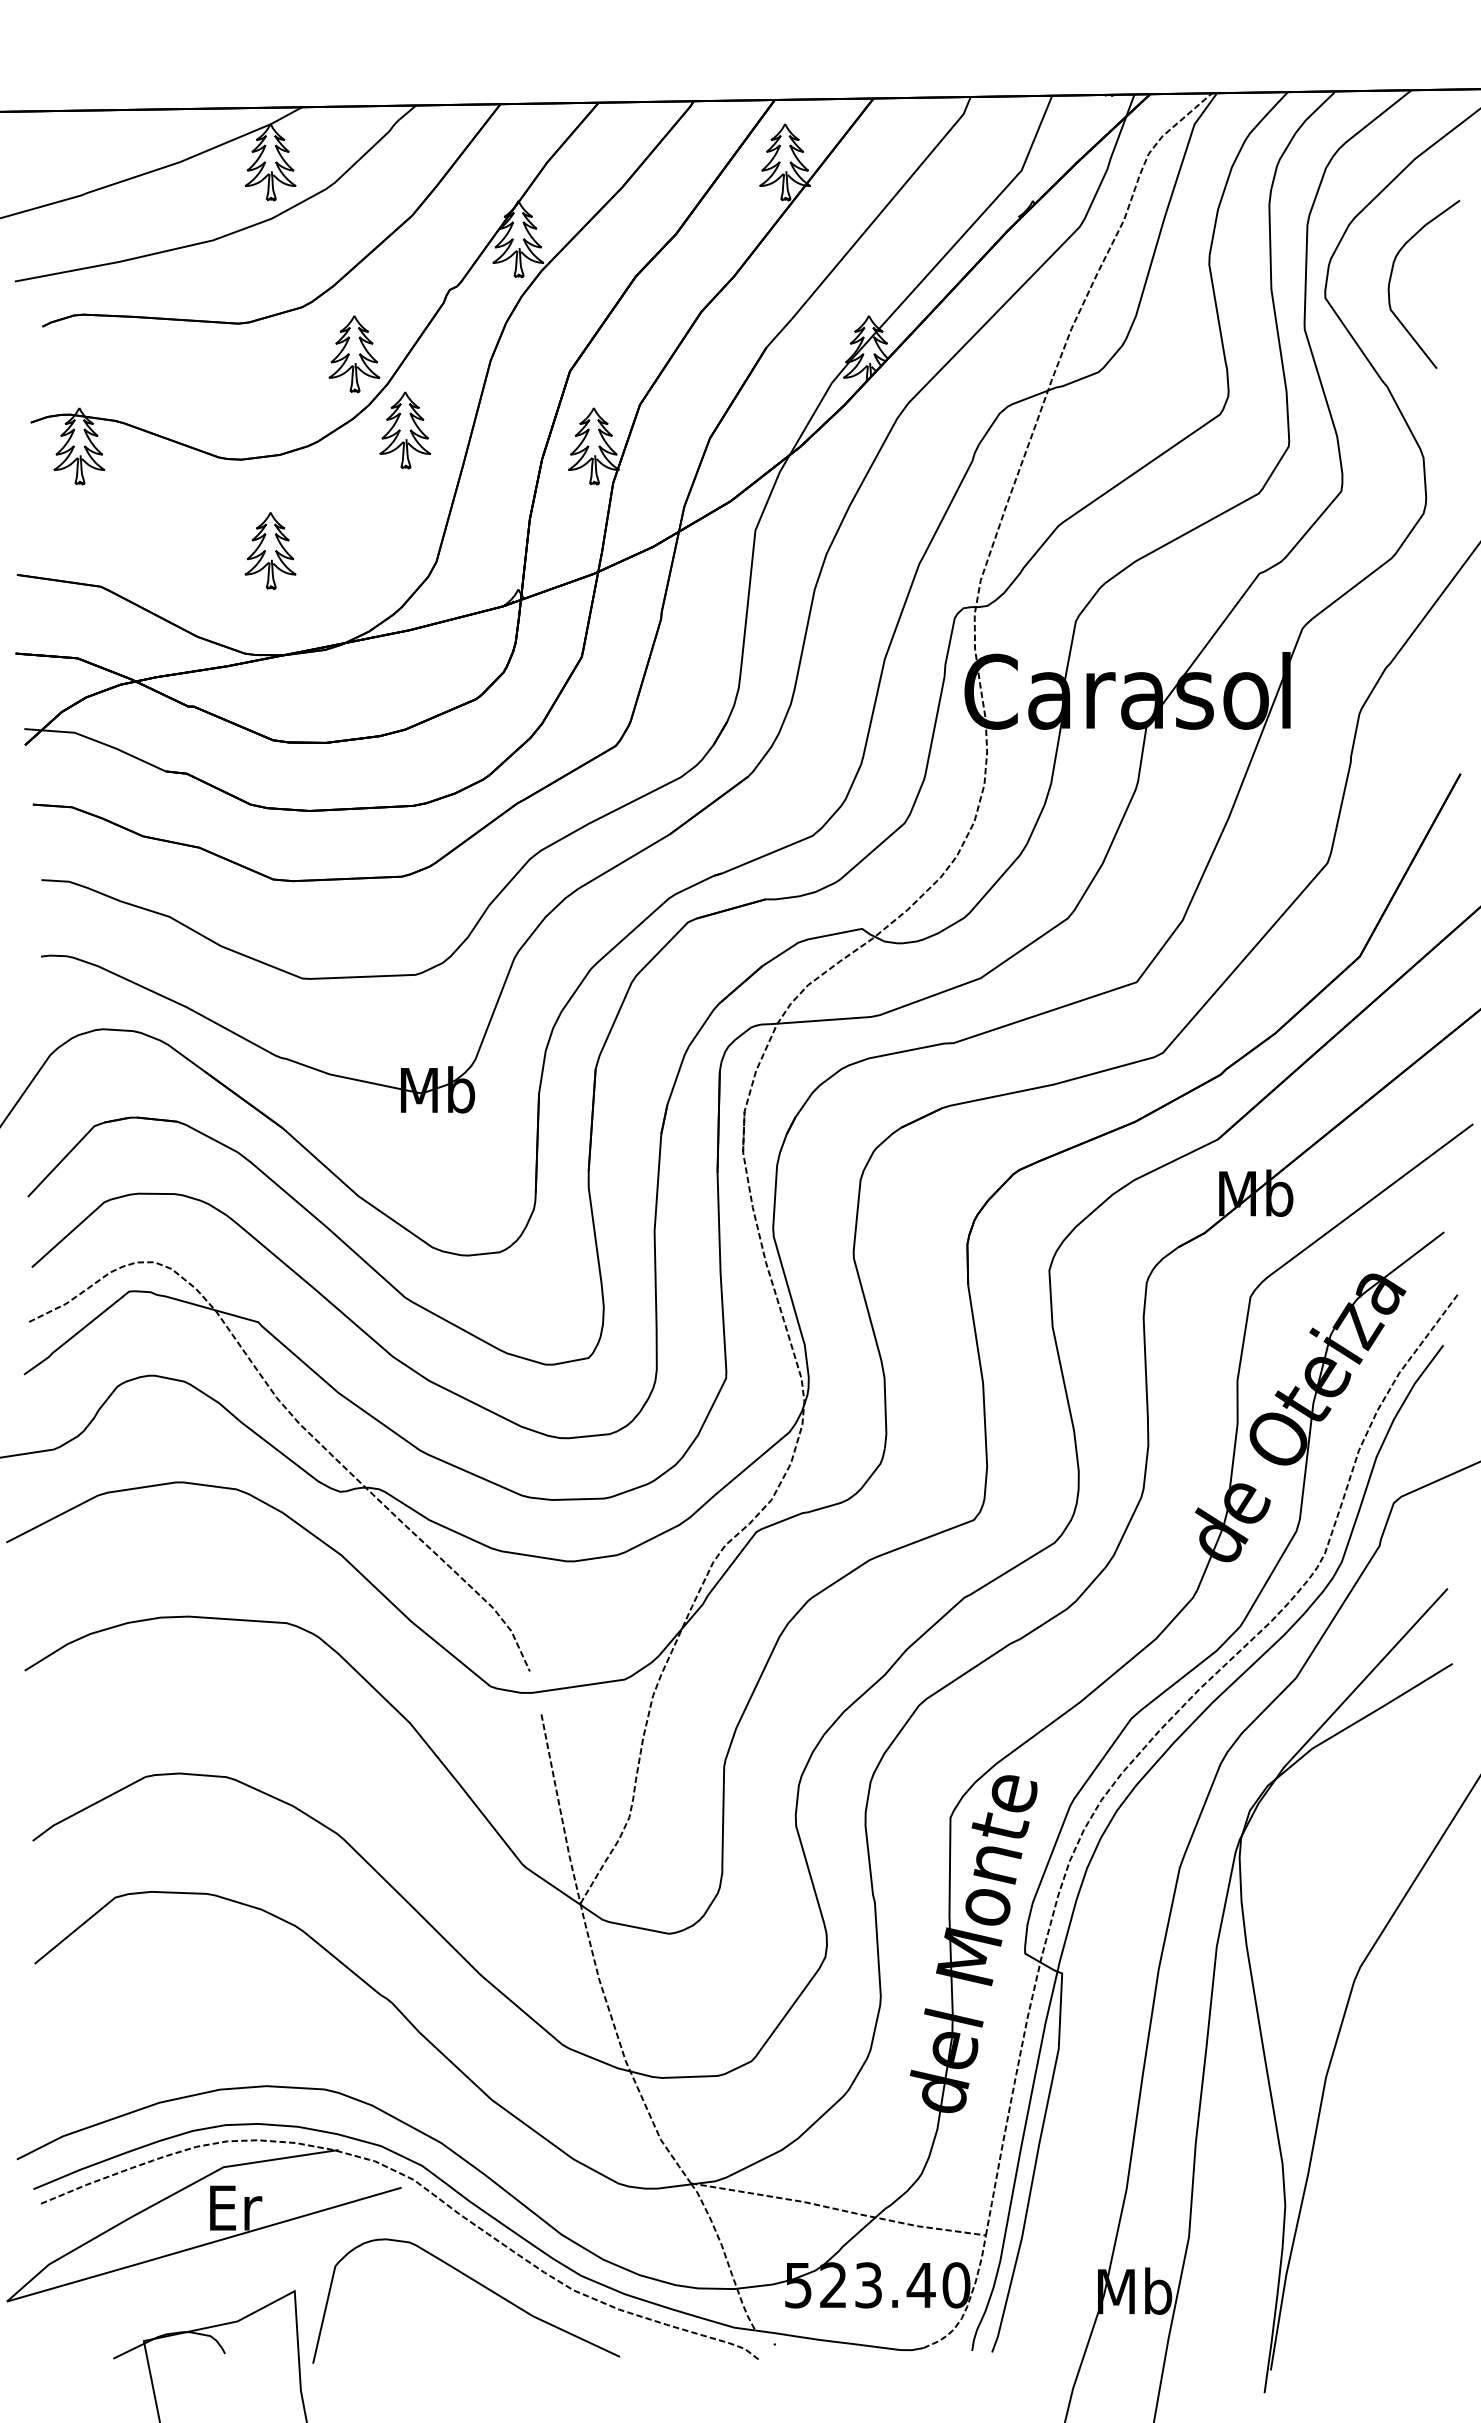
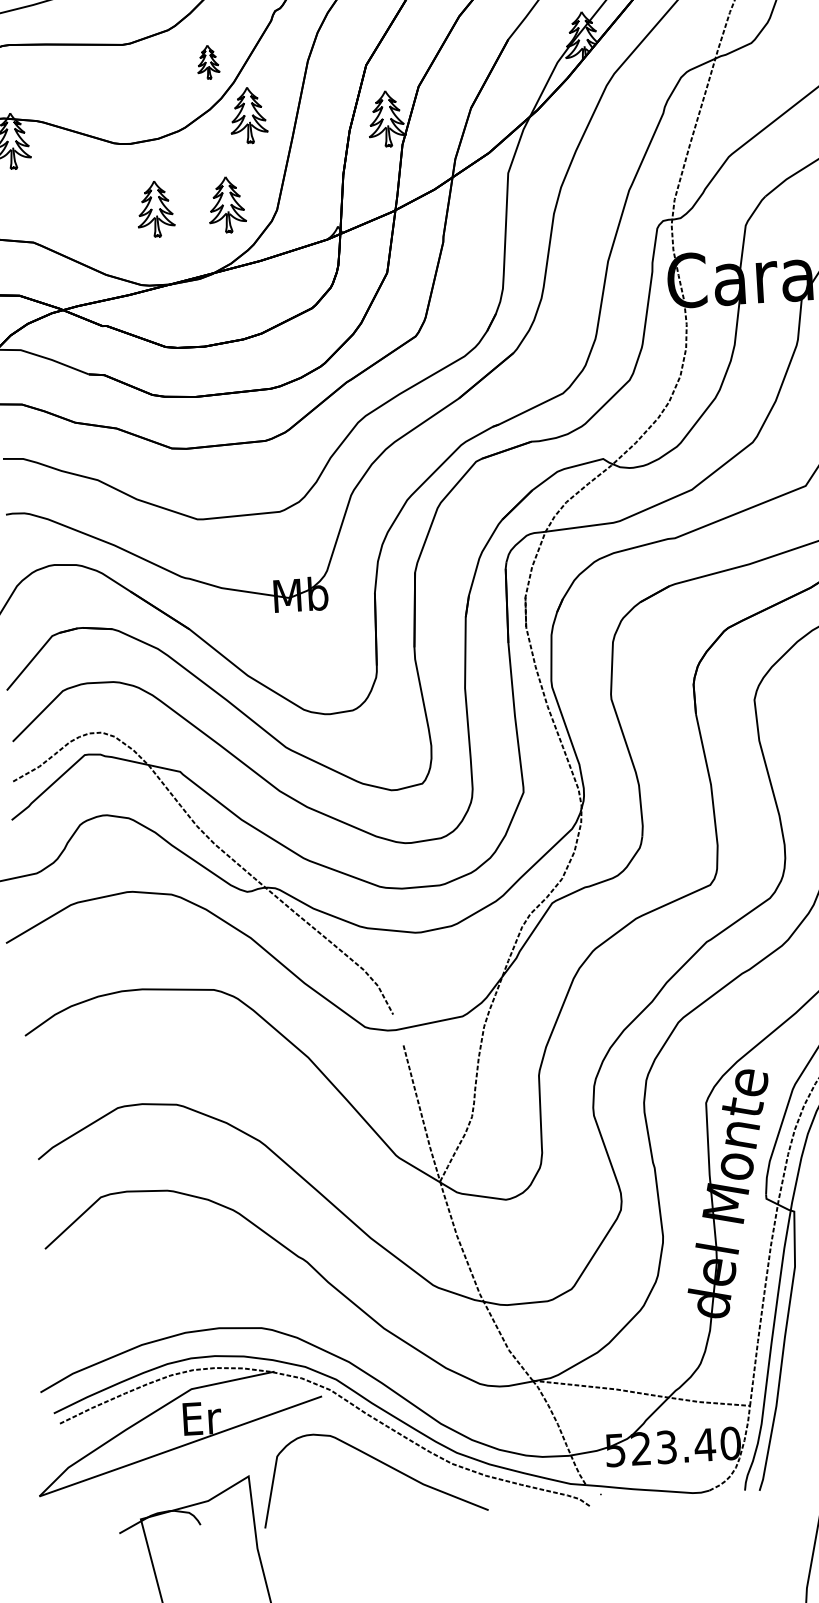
part: (354, 354) -> (208, 62), size x0.6
part: (368, 550) -> (227, 204), added

